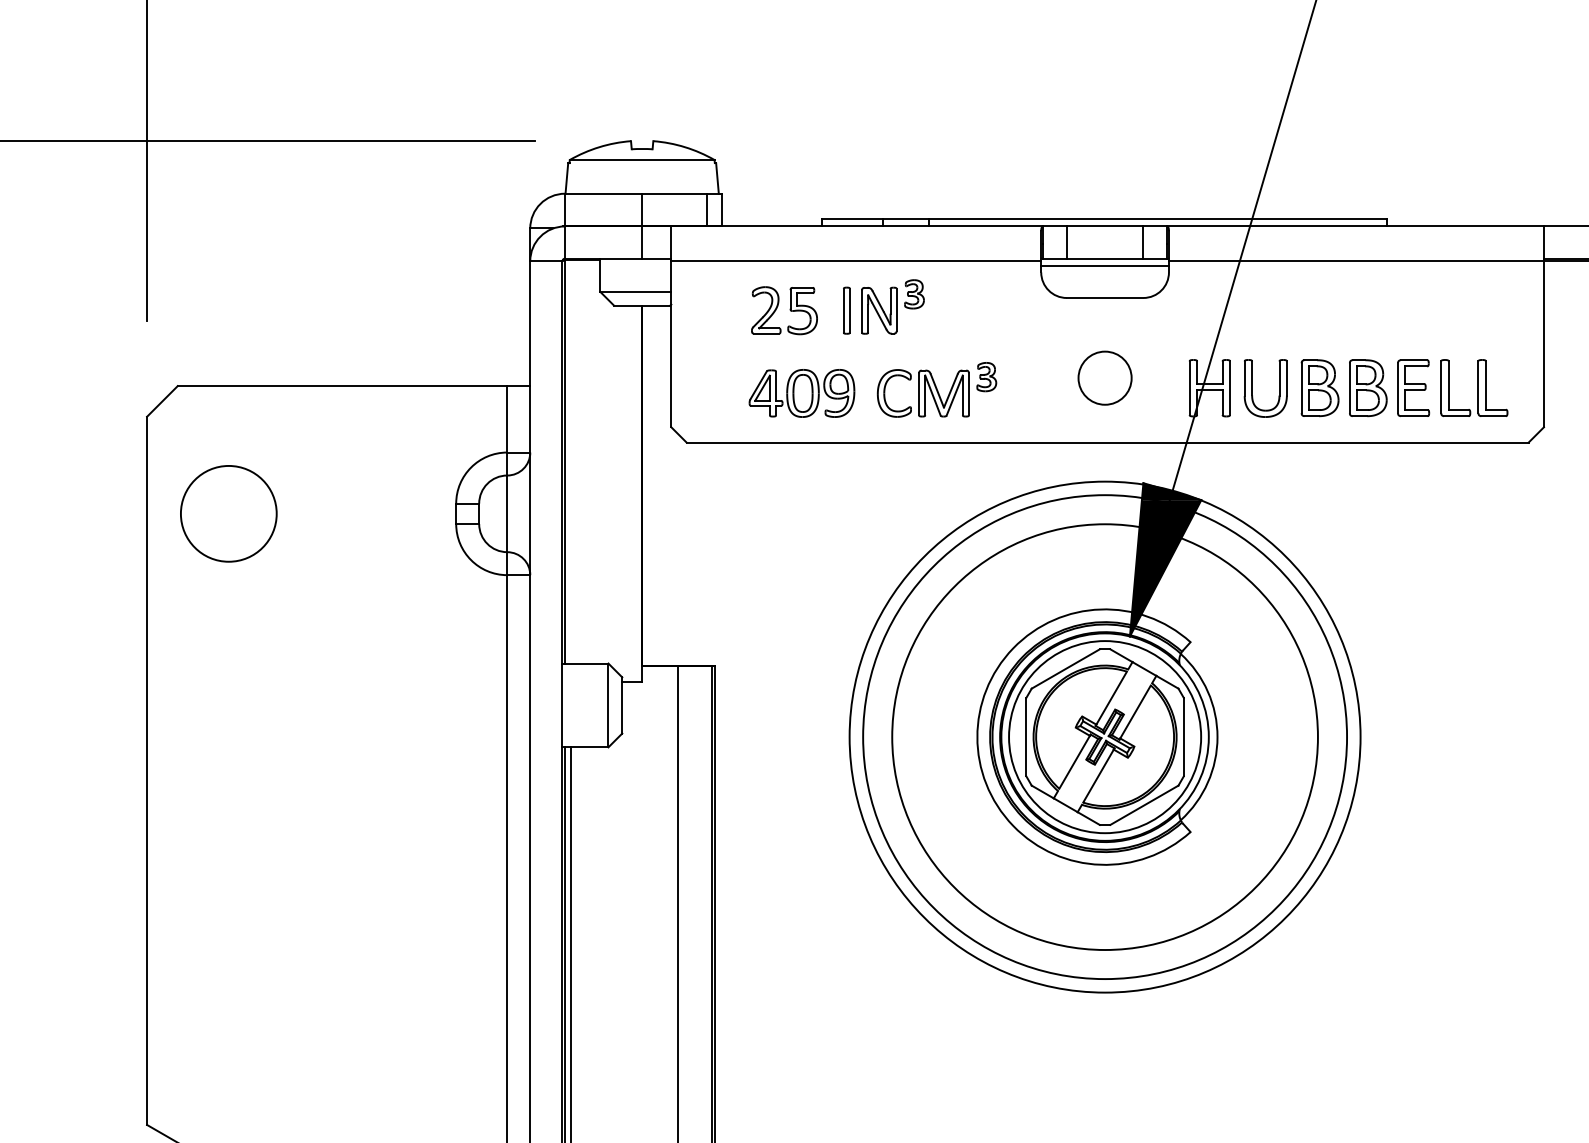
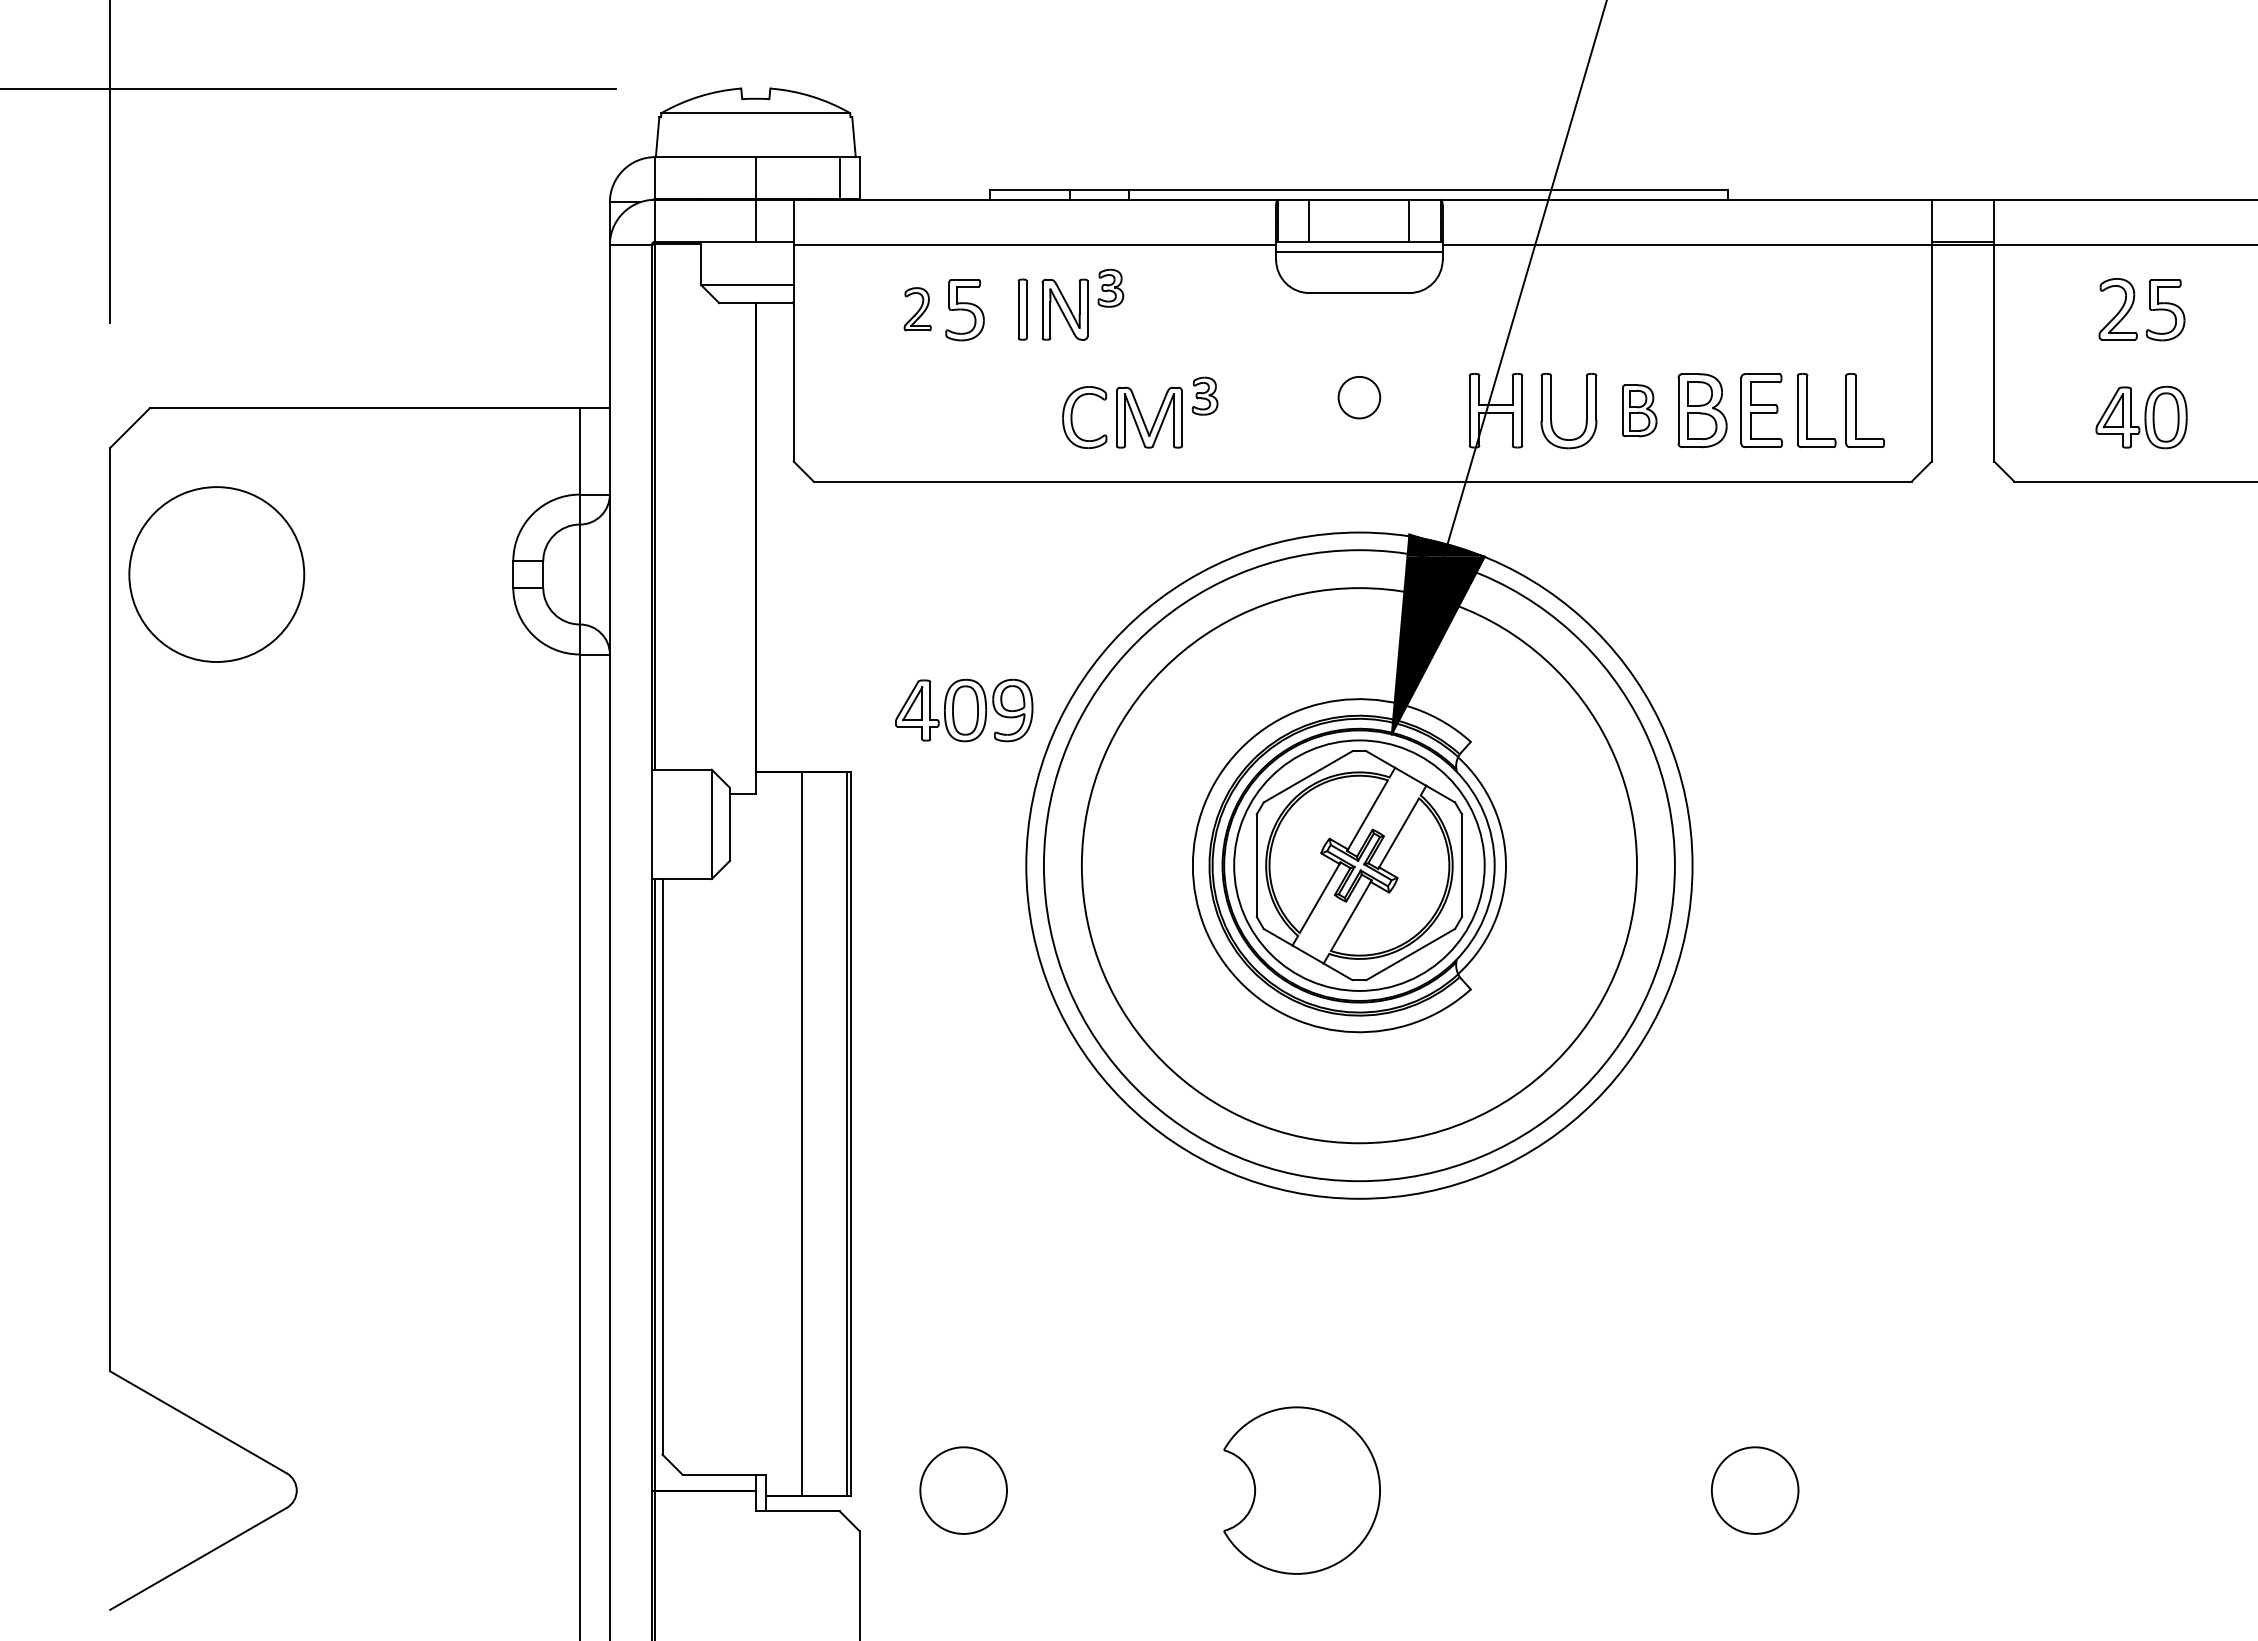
part: (766, 310) -> (917, 309), size x0.7
circle: (1105, 378) -> (1359, 397), size x0.6
part: (1319, 388) -> (1639, 410), size x0.7
part: (802, 393) -> (964, 710), moved
circle: (228, 513) -> (216, 574), size x1.4

